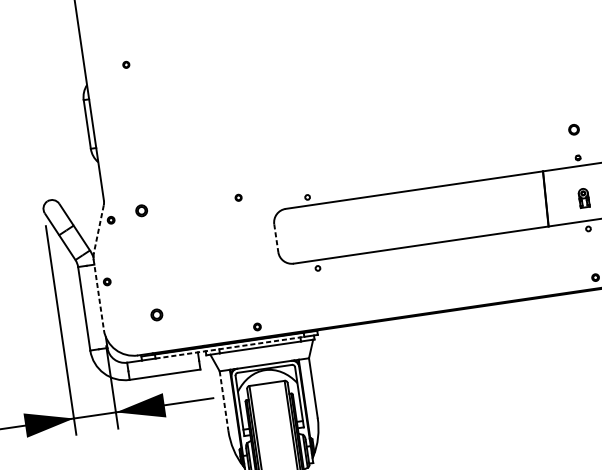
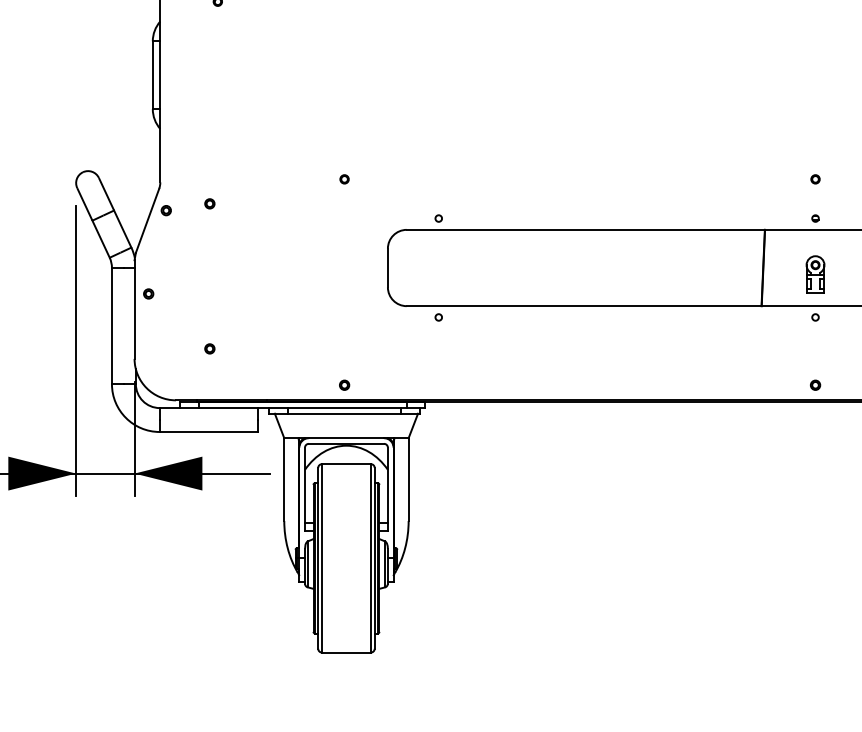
part: (574, 129) -> (815, 179), size x0.62
part: (238, 197) -> (344, 179), moved
part: (583, 198) -> (815, 274), size x1.43
part: (141, 210) -> (209, 203), size x0.62
line: (98, 230) -> (147, 221), dashed -> solid
line: (276, 238) -> (387, 268), dashed -> solid
line: (98, 295) -> (134, 310), dashed -> solid
part: (156, 314) -> (209, 348), size x0.62
line: (229, 348) -> (302, 408), dashed -> solid
line: (224, 401) -> (284, 480), dashed -> solid

